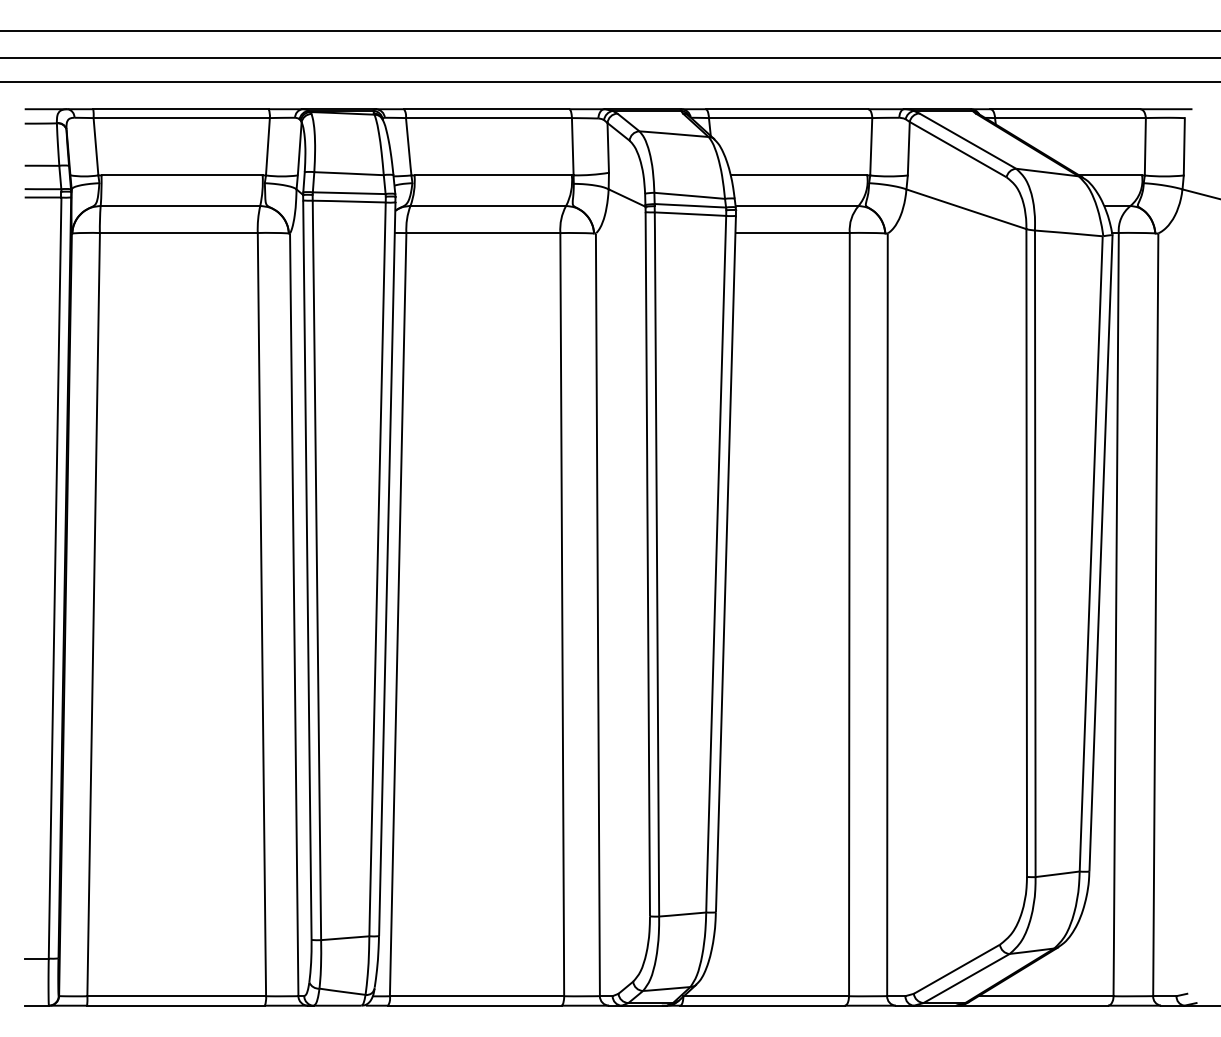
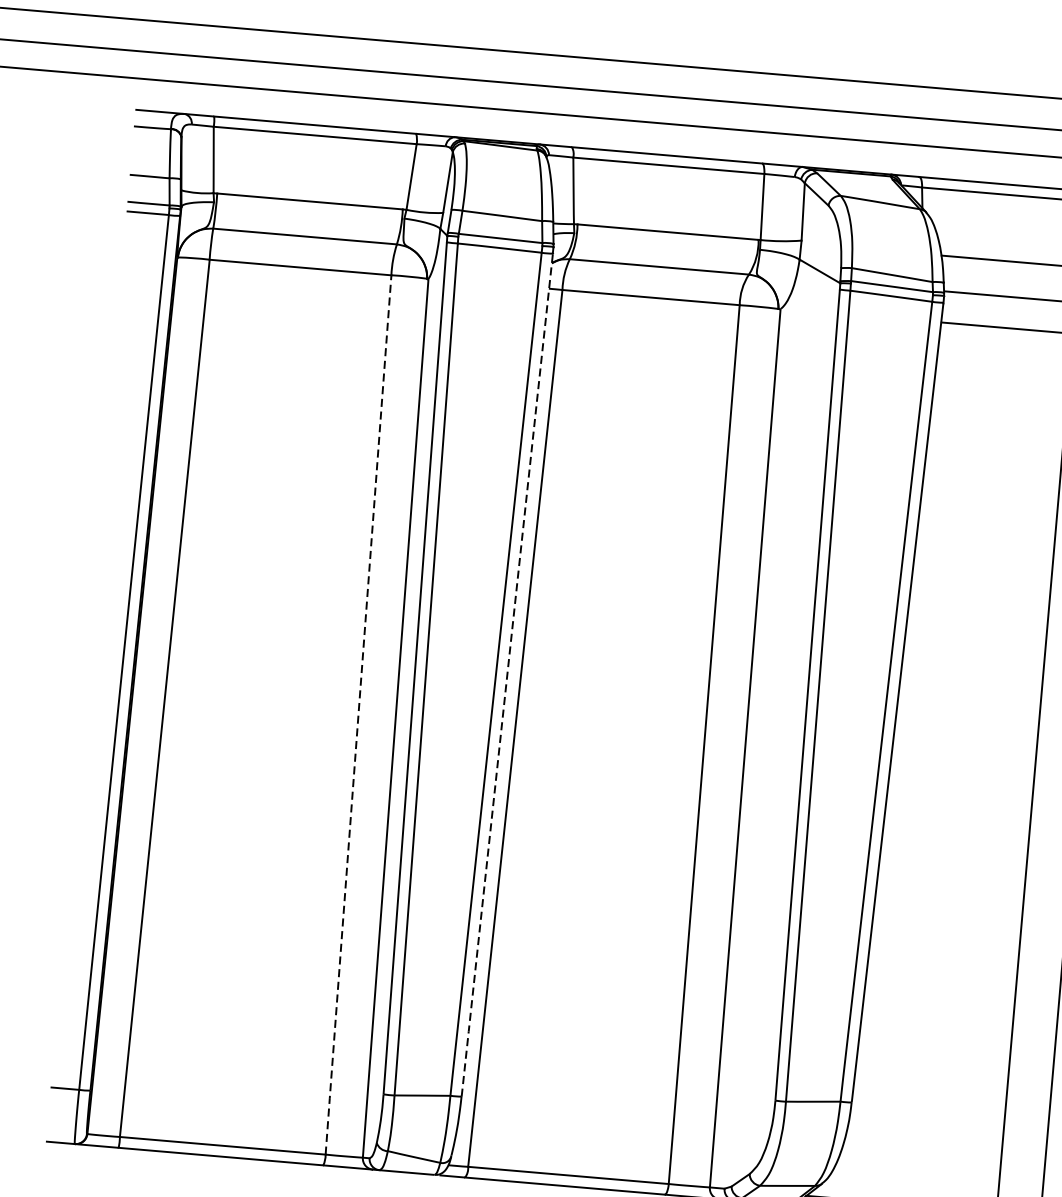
line: (387, 569) -> (507, 675), solid -> dashed
line: (261, 615) -> (357, 715), solid -> dashed

